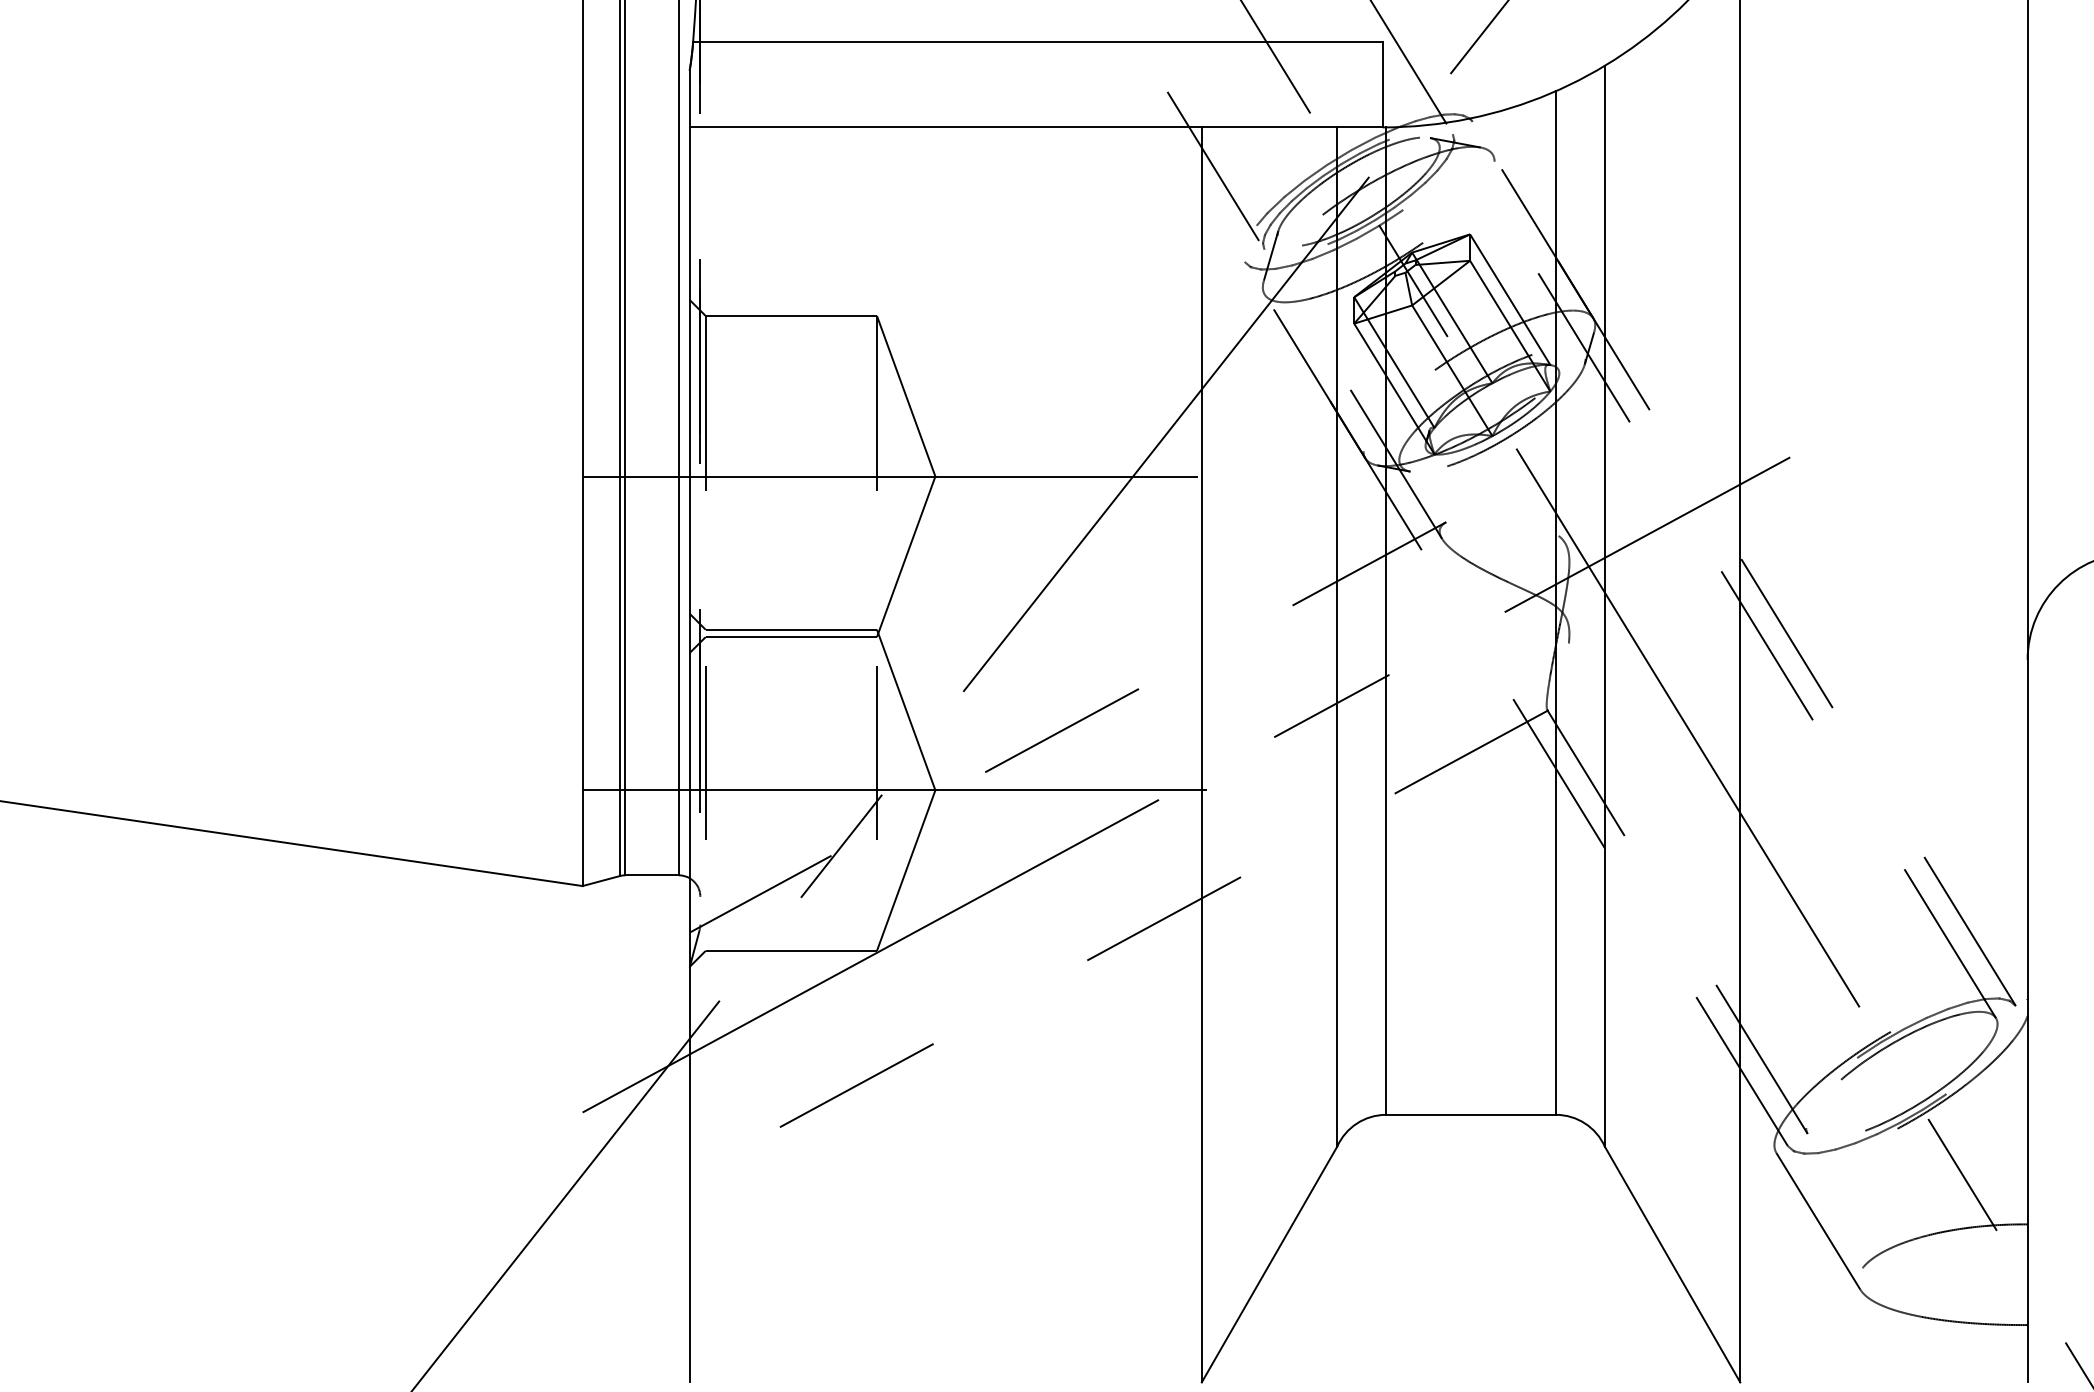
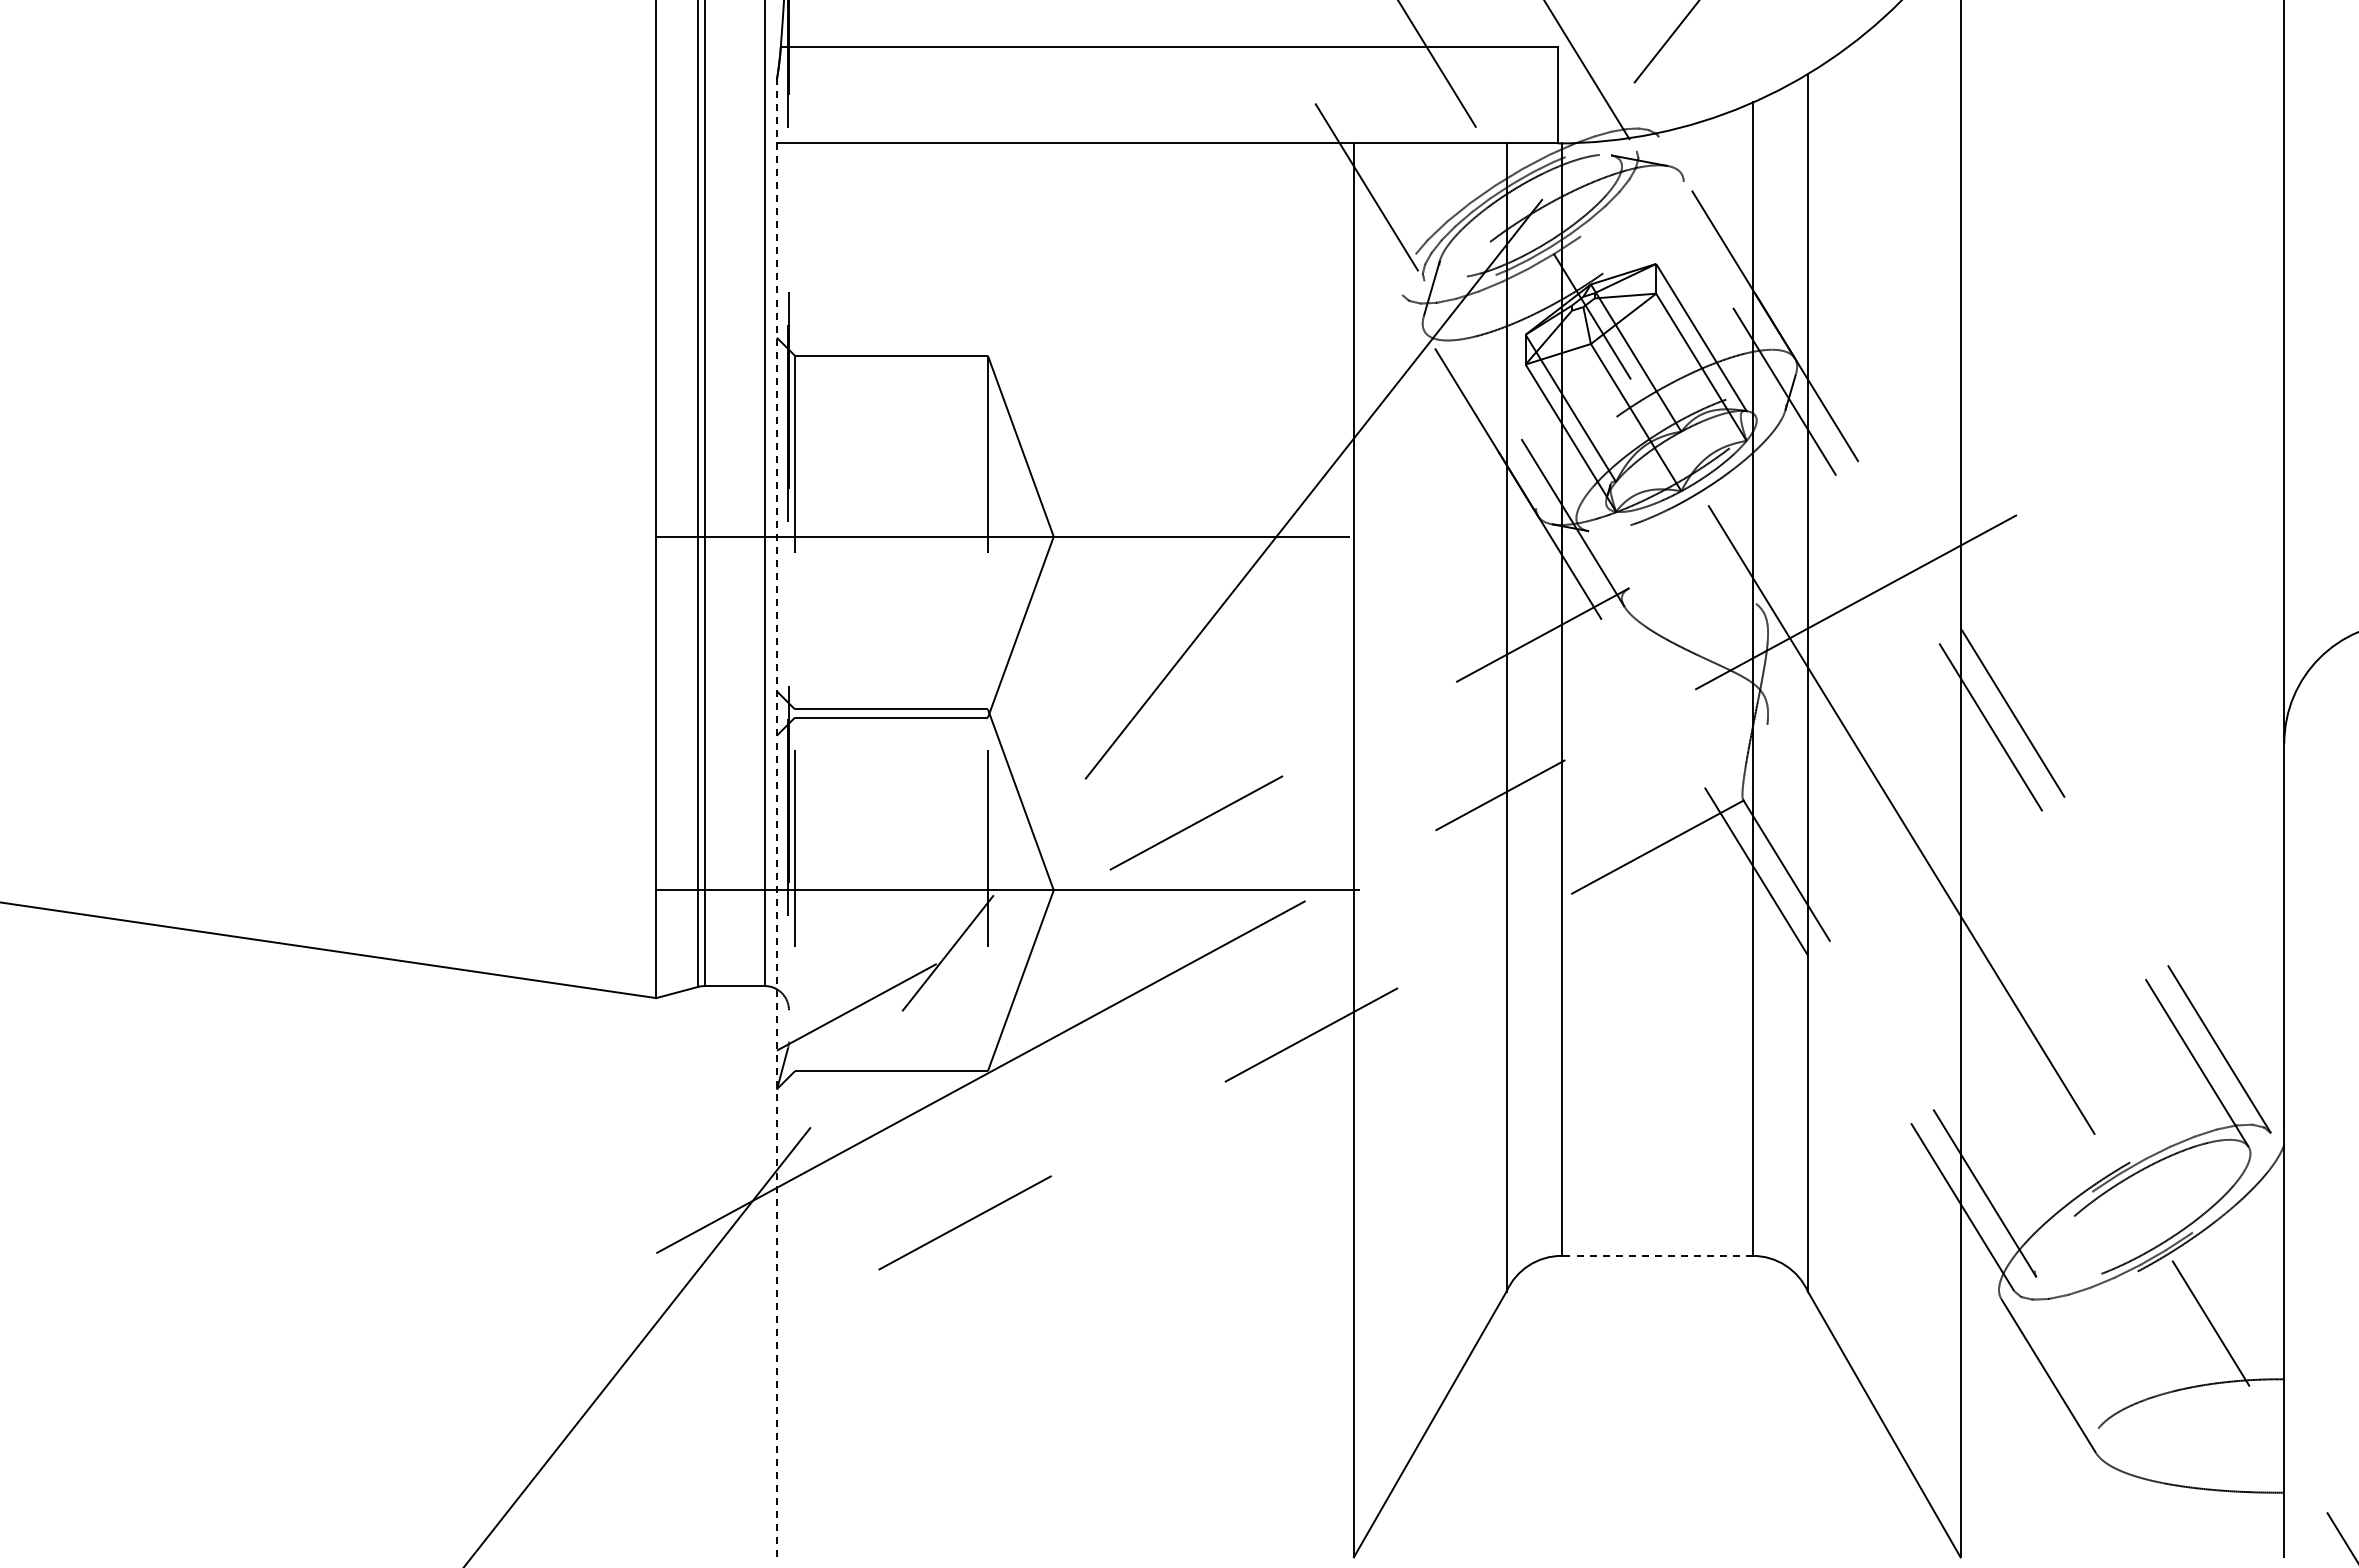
line: (689, 726) -> (776, 818), solid -> dashed
line: (1471, 1114) -> (1657, 1255), solid -> dashed

